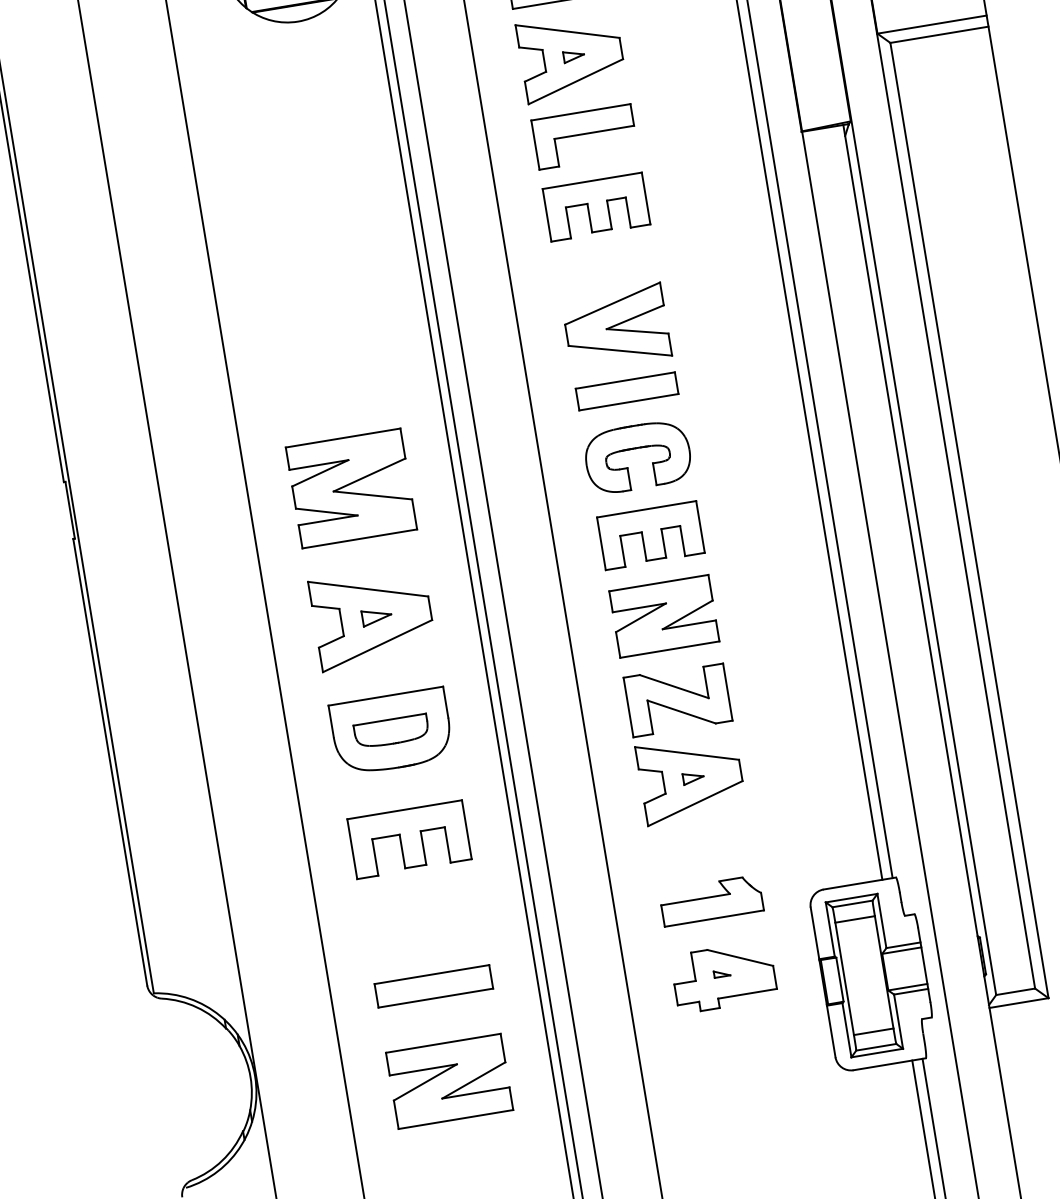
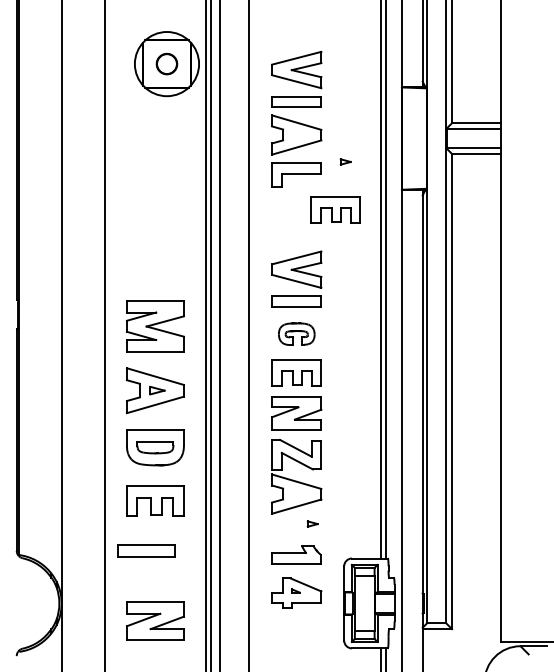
part: (573, 55) -> (345, 161), moved
part: (596, 206) -> (335, 209), moved
part: (637, 455) -> (296, 333), size x0.7
part: (692, 776) -> (312, 523), moved
part: (433, 985) -> (146, 550), moved

